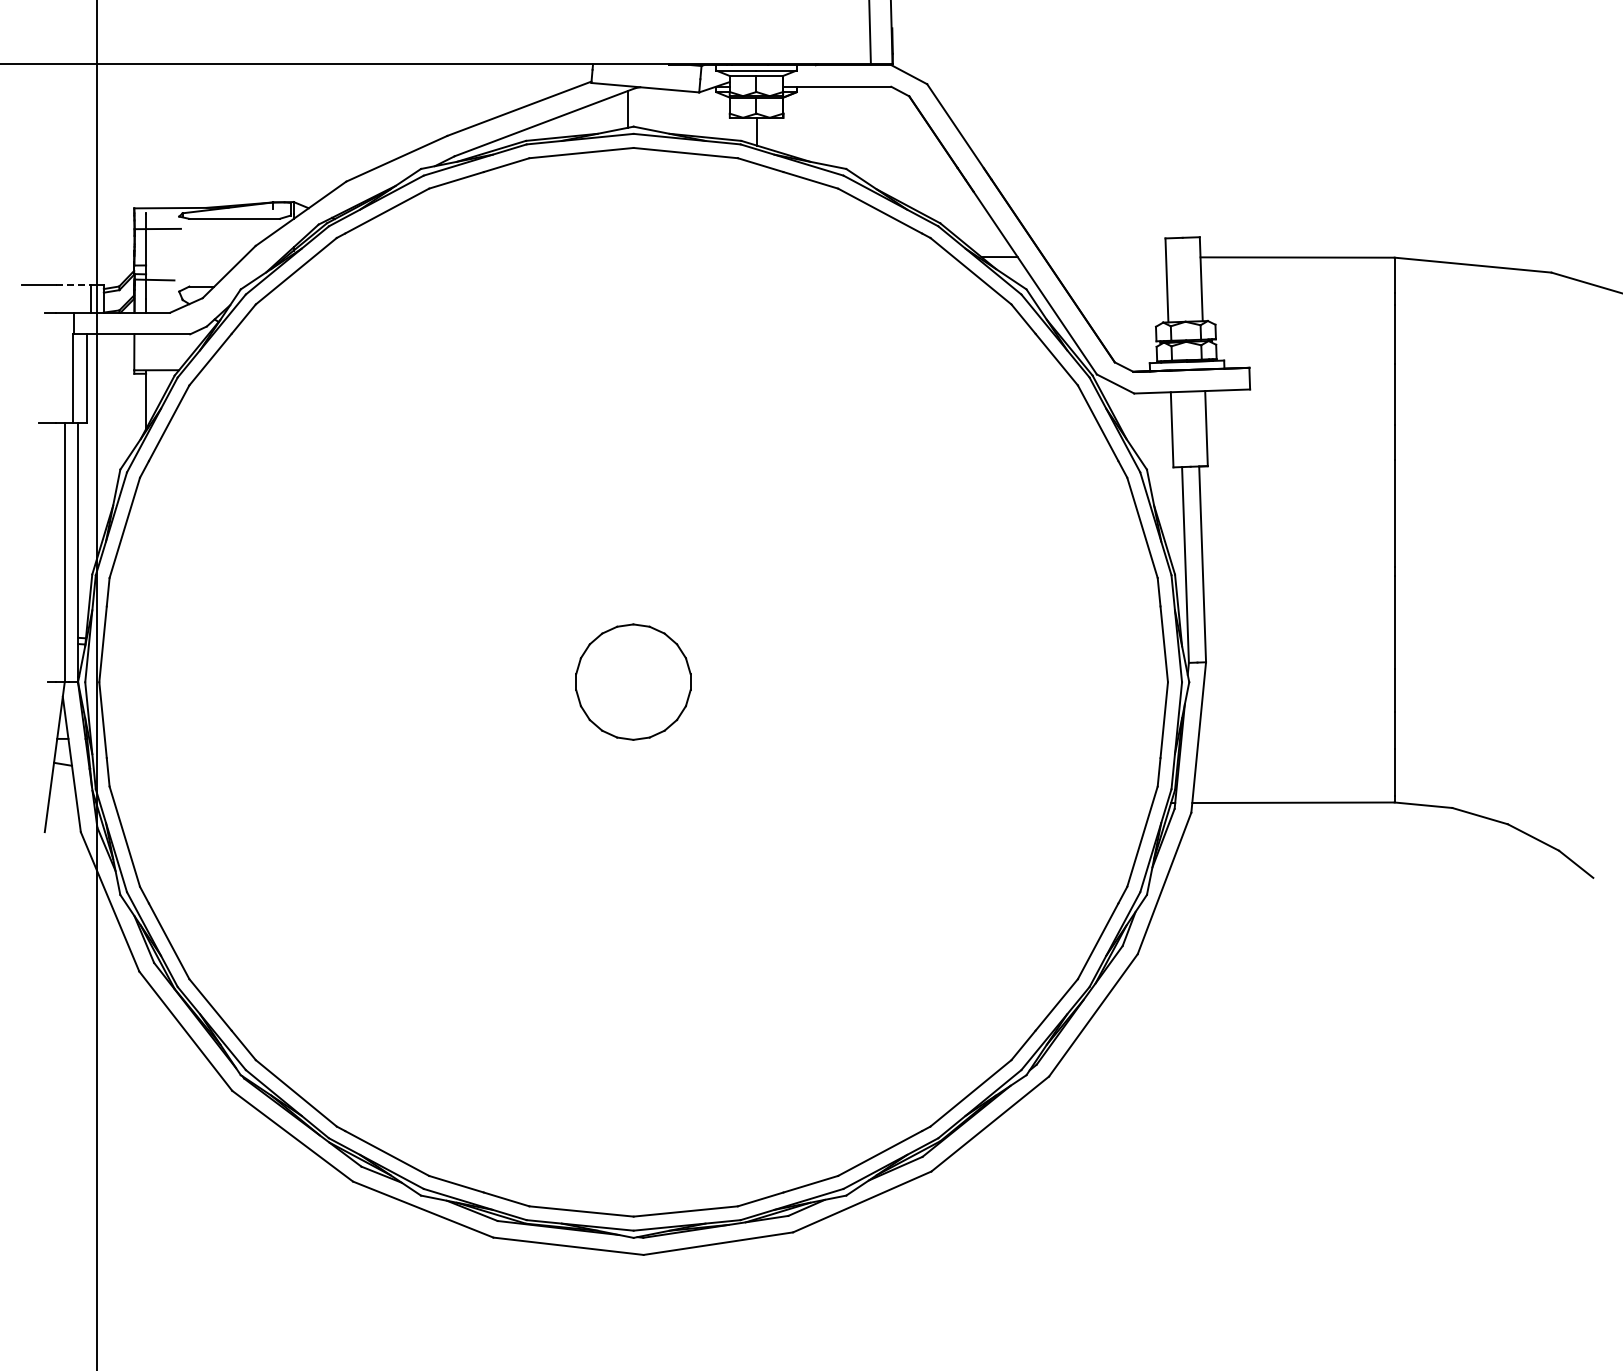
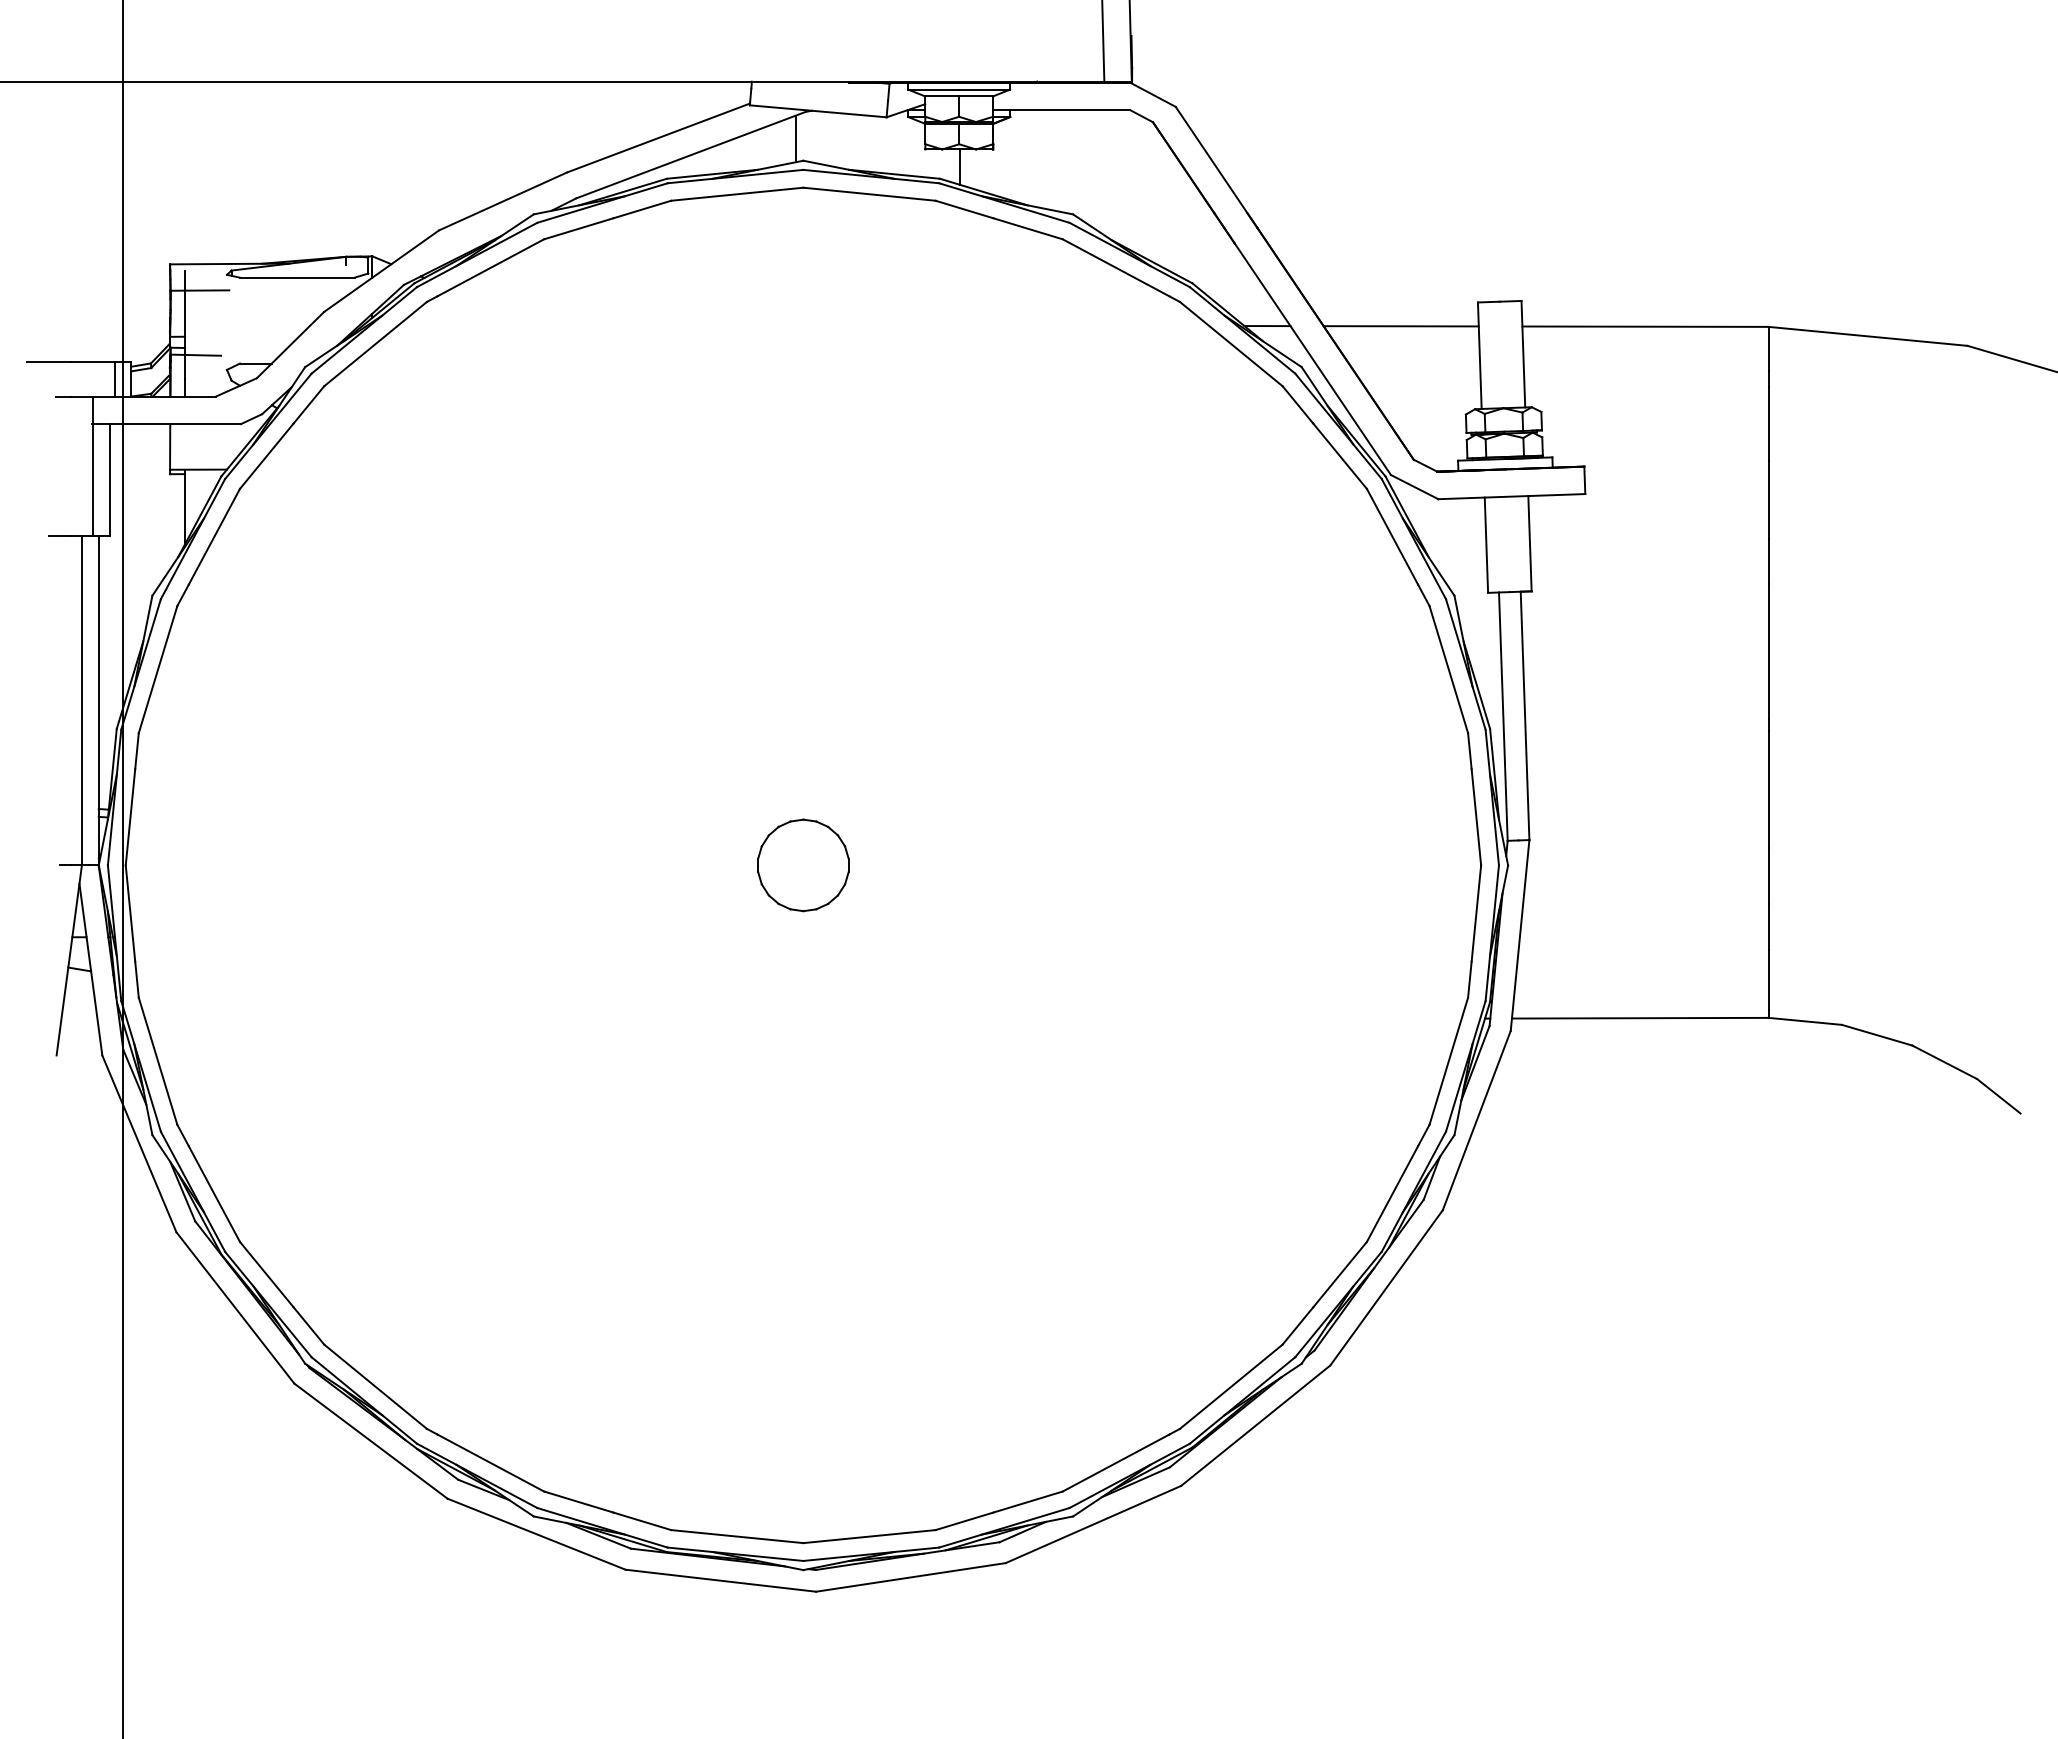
line: (1104, 257) -> (1400, 326), added
line: (73, 285) -> (92, 362), dashed -> solid
part: (633, 682) -> (803, 865), size x0.62

